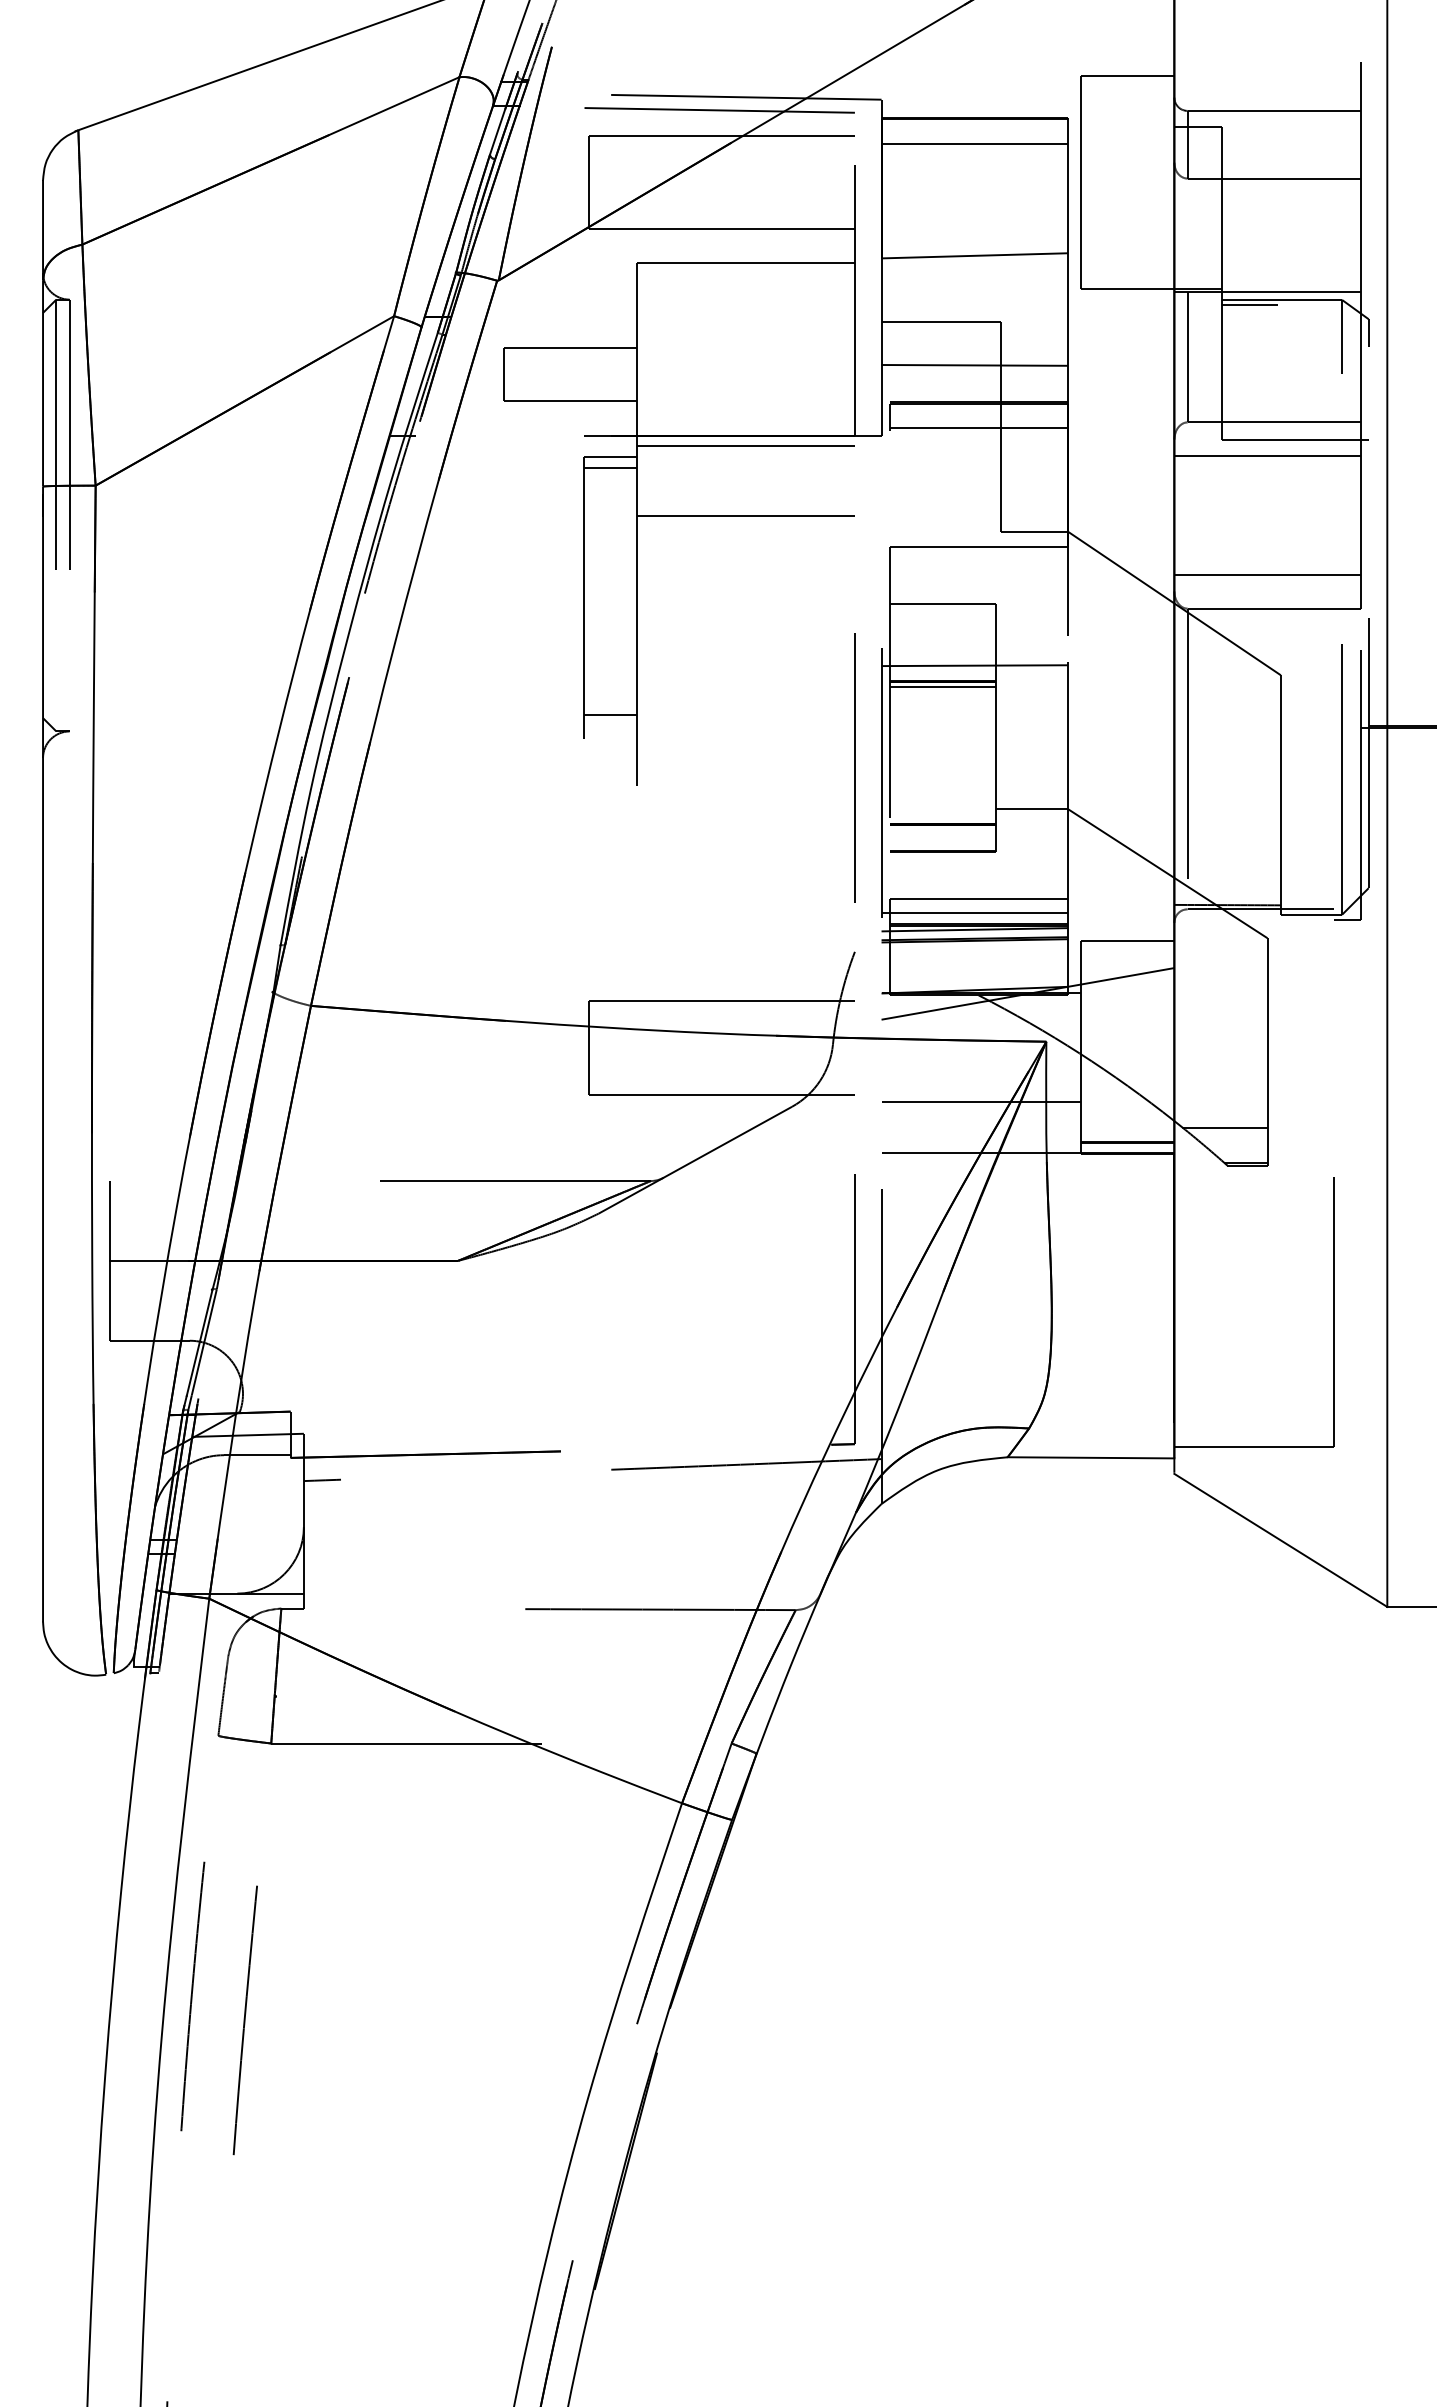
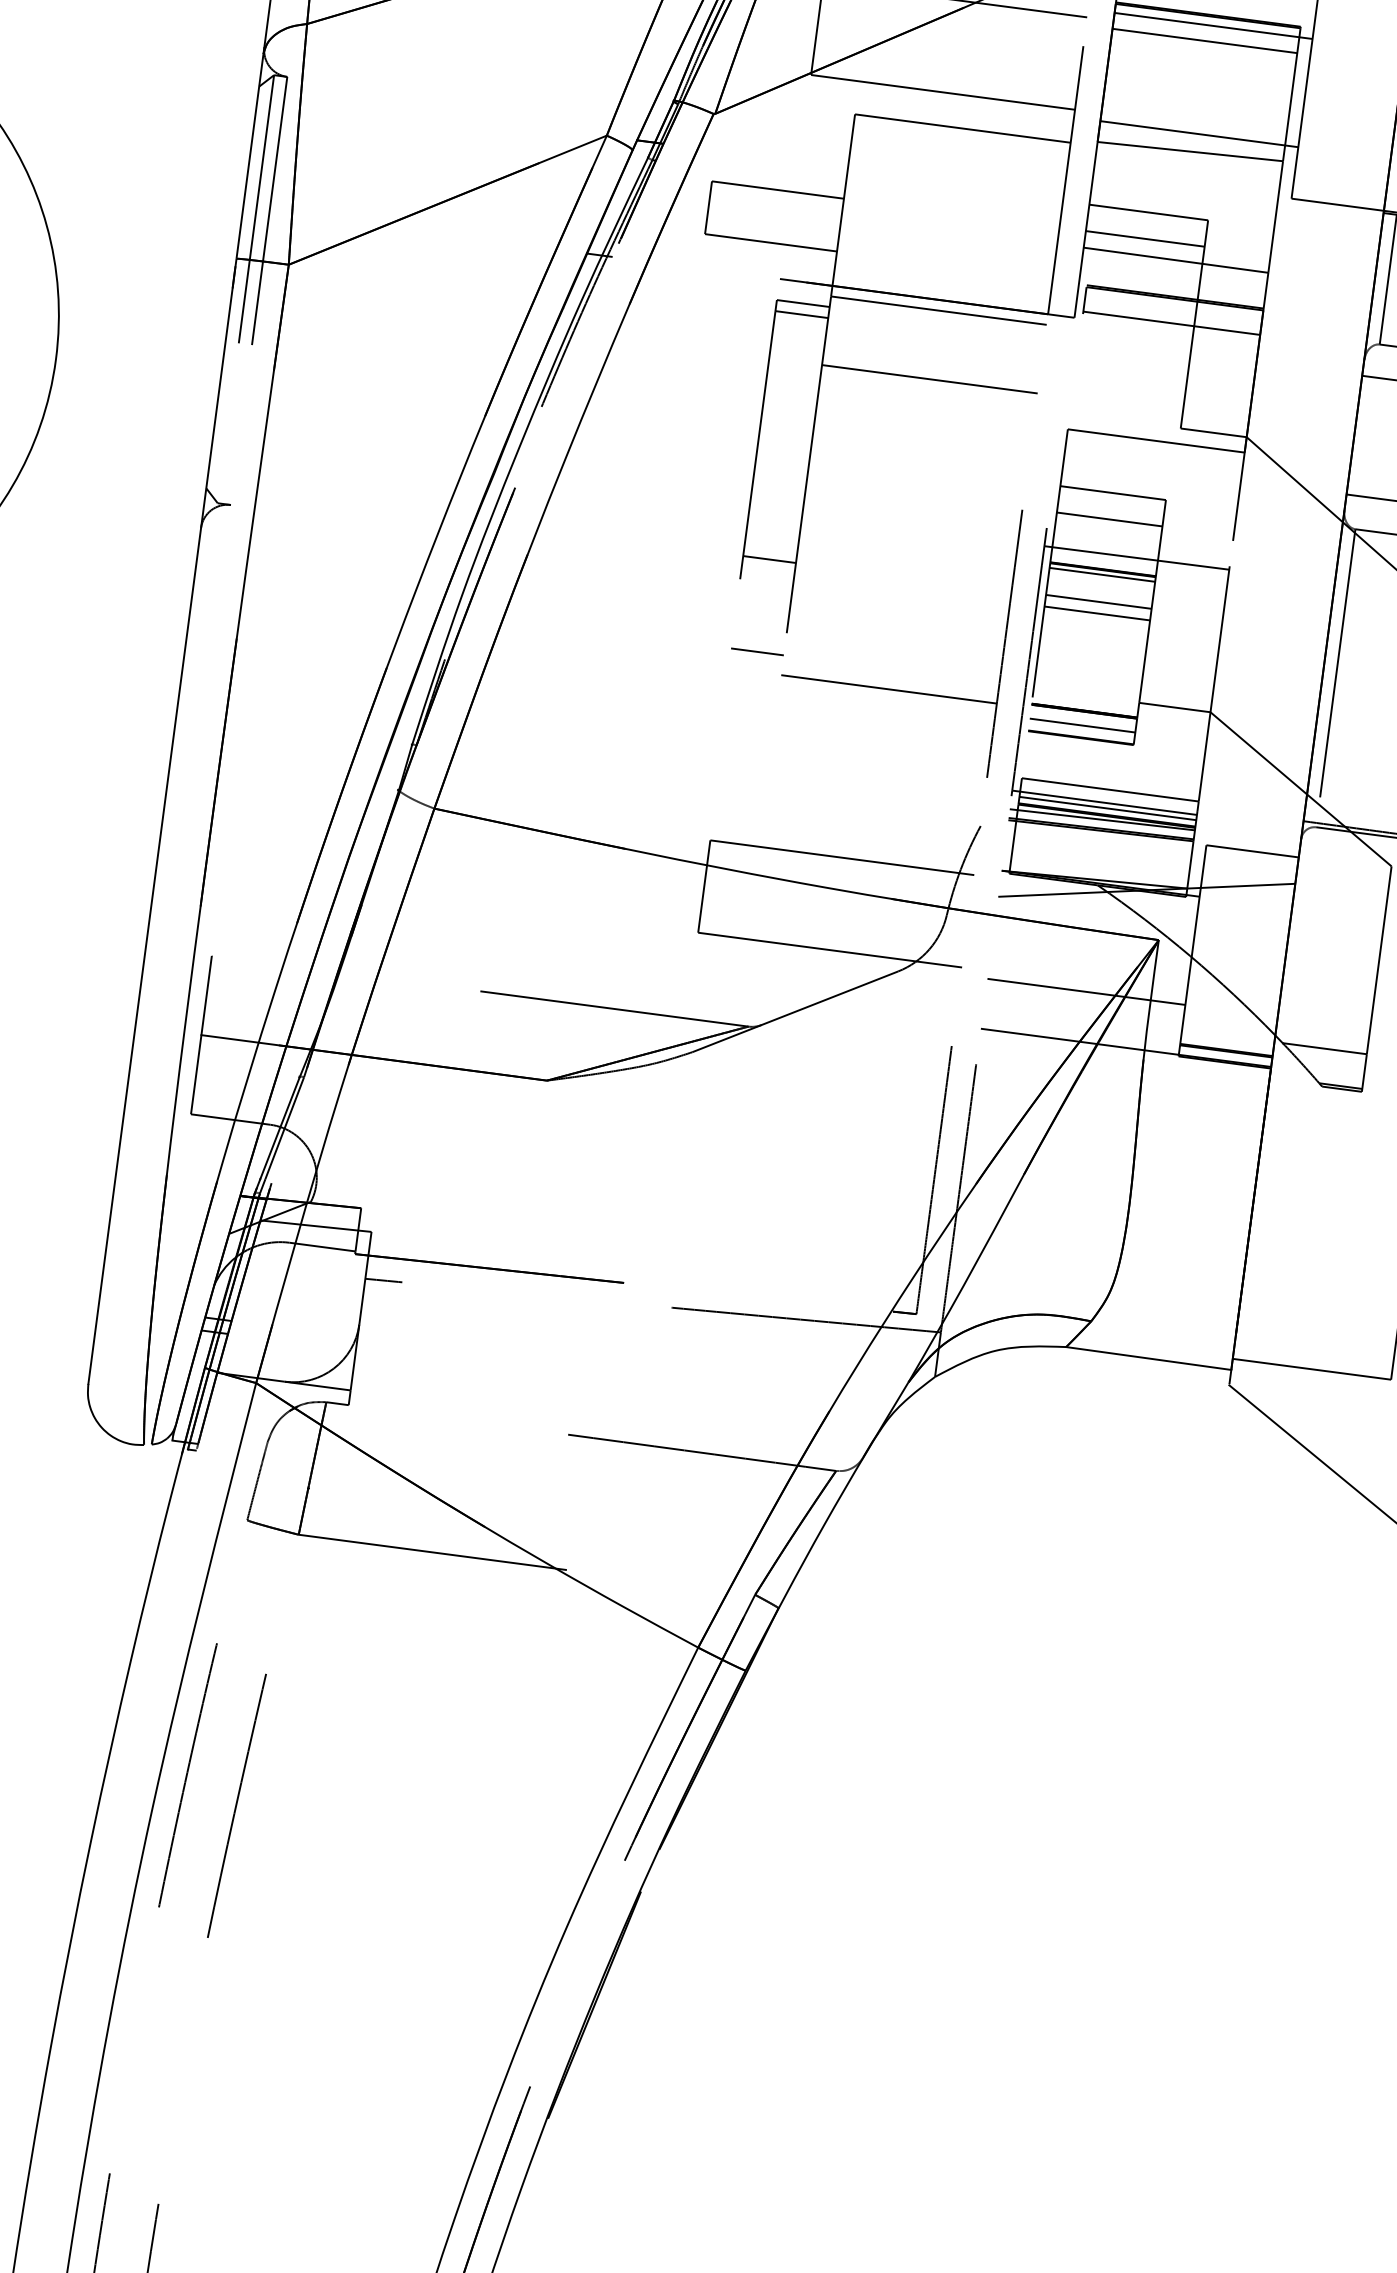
line: (981, 128) -> (1213, 26), added
line: (981, 237) -> (1199, 134), added
line: (941, 348) -> (1145, 239), added
line: (942, 631) -> (1109, 519), added
line: (942, 714) -> (1098, 602), added
line: (942, 725) -> (1097, 613), added
line: (610, 807) -> (757, 651), added
line: (745, 828) -> (888, 689), added
line: (942, 838) -> (1082, 725), added
line: (978, 917) -> (1107, 808), added

